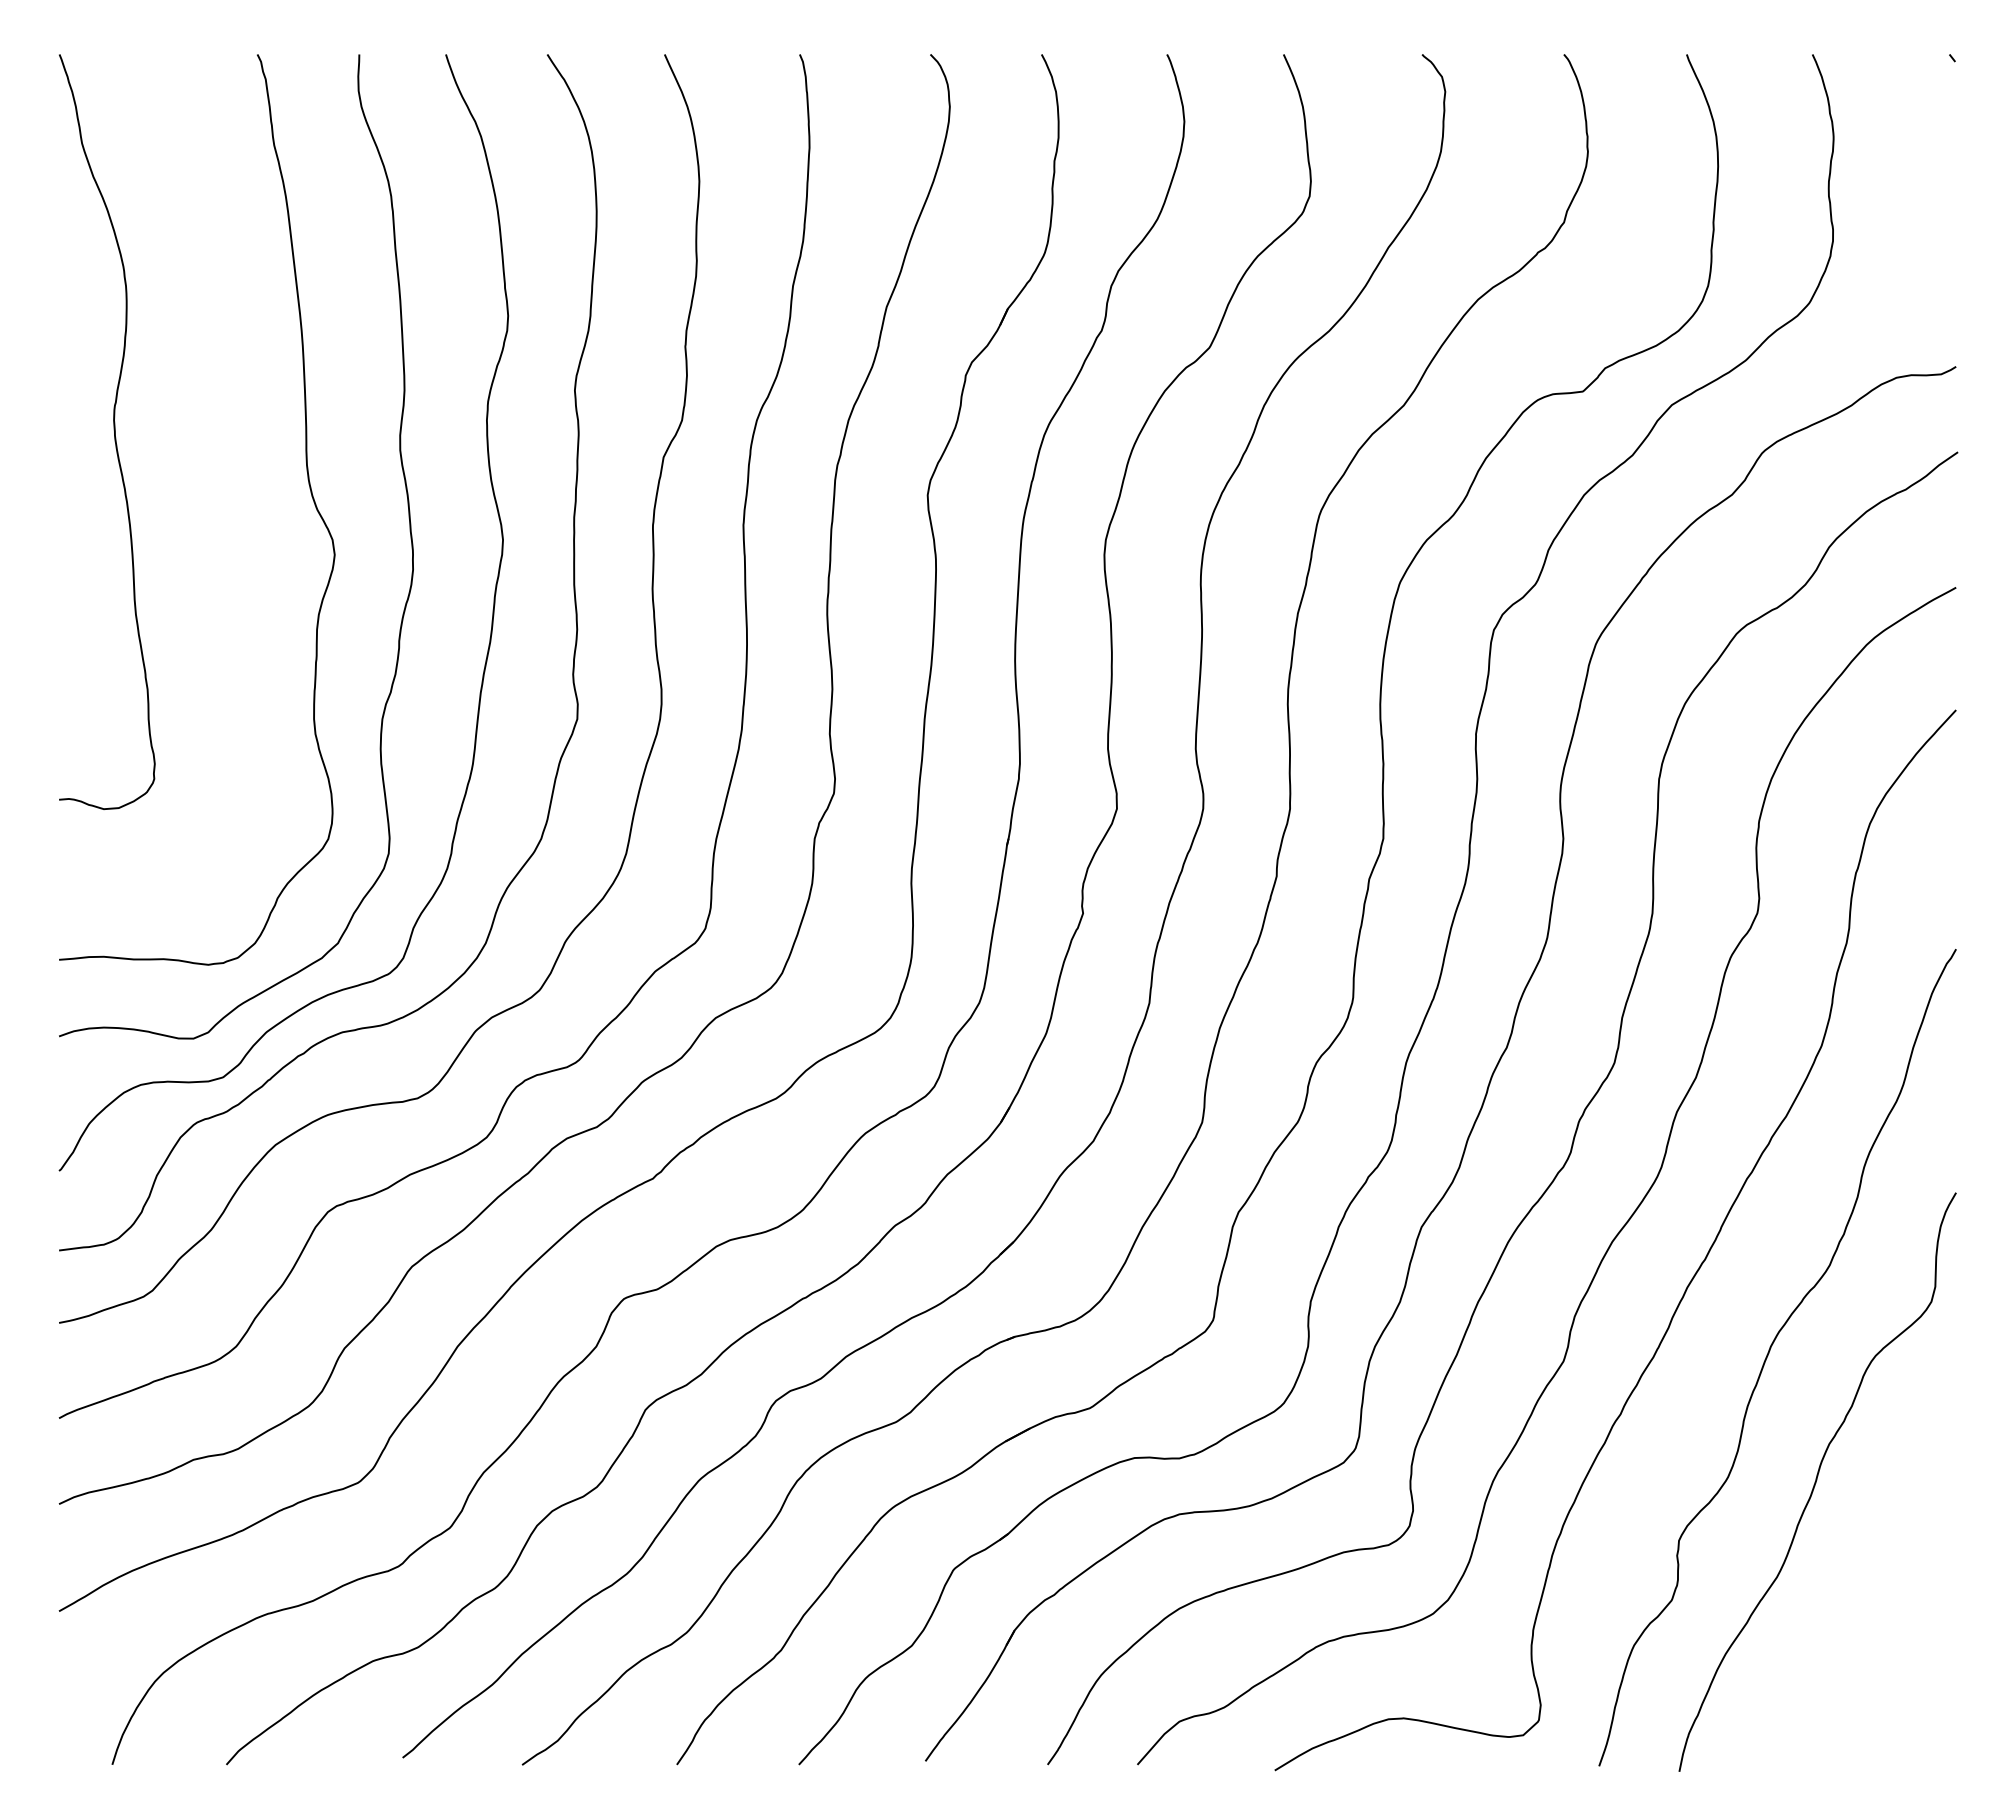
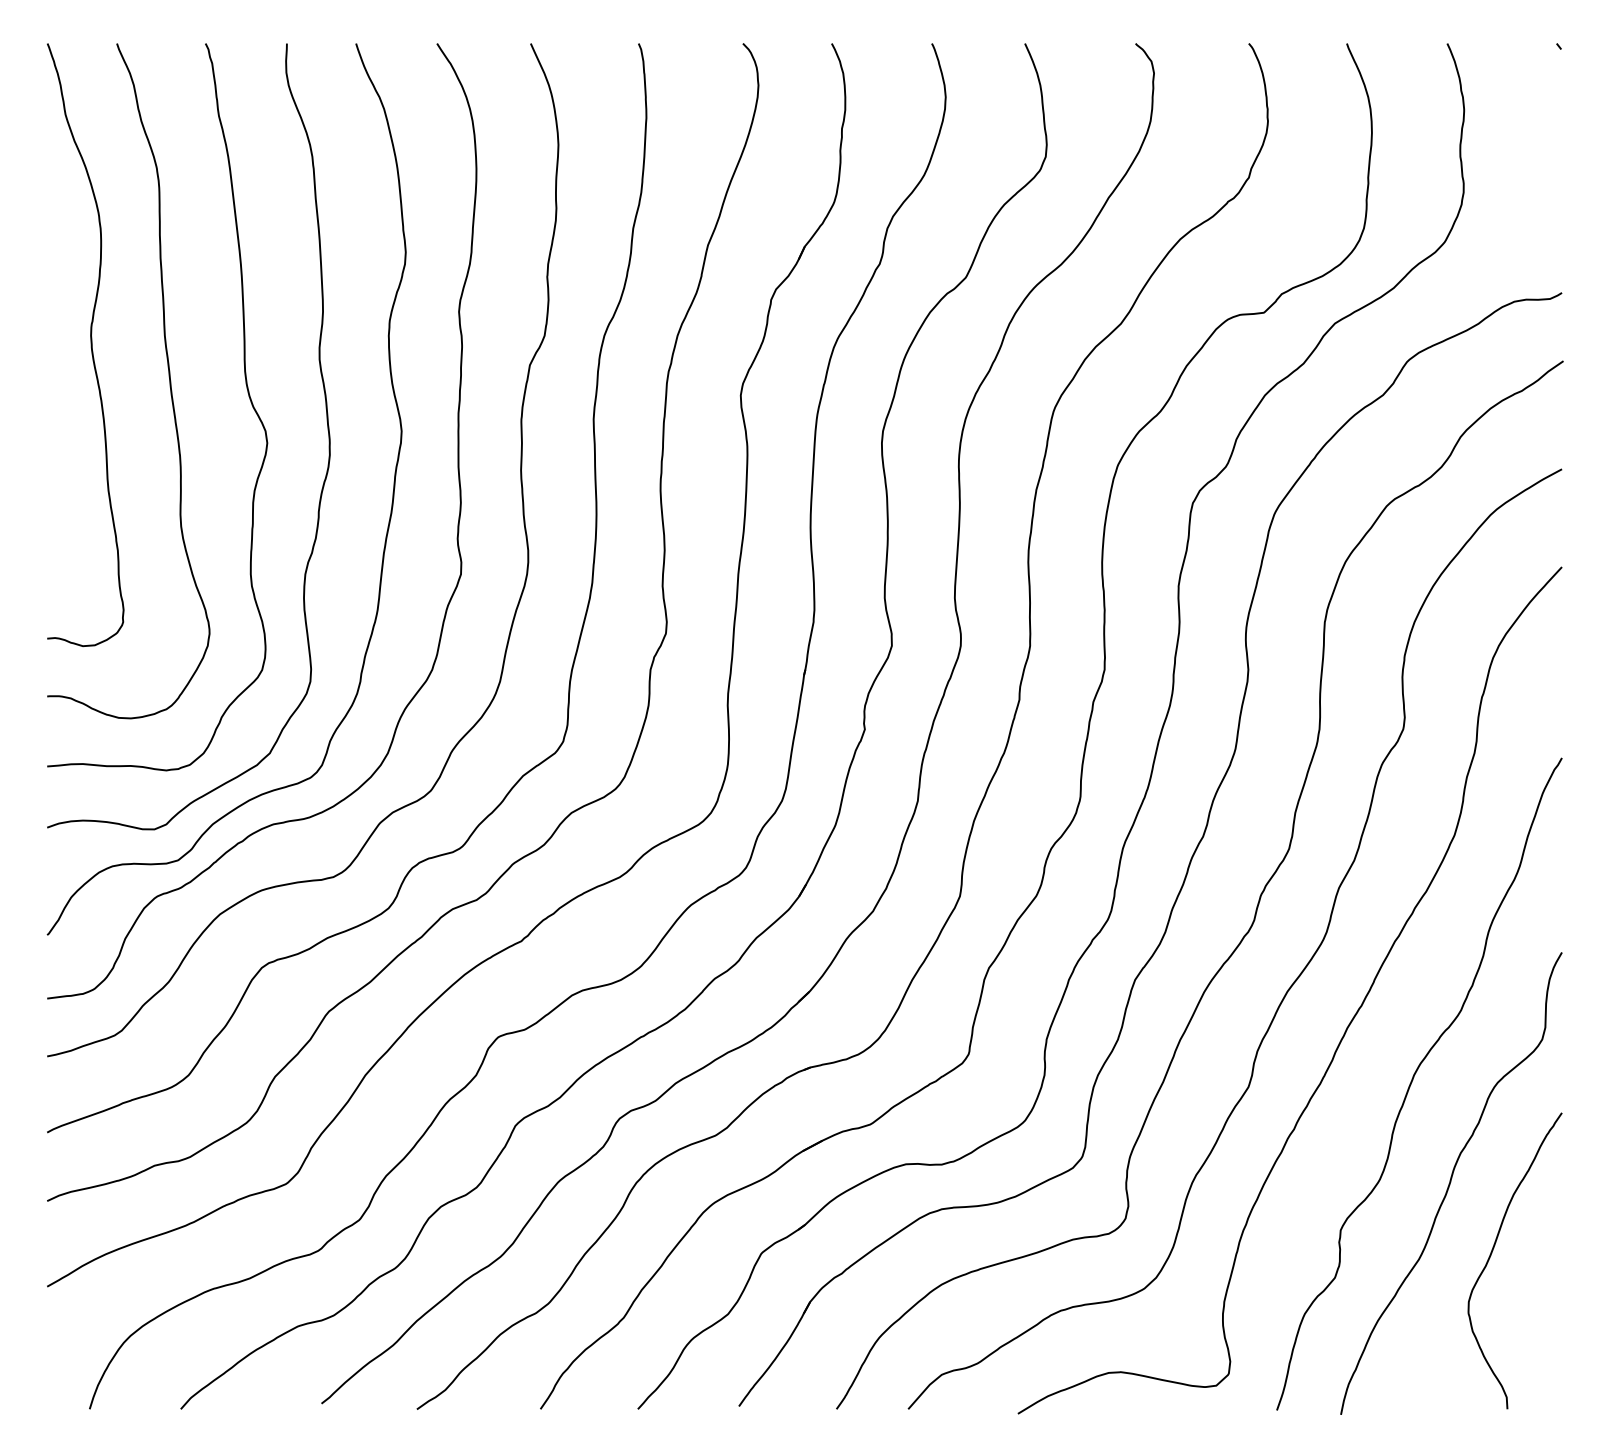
curve: (211, 473) -> (168, 378), added
curve: (1870, 1565) -> (1493, 1250), added

